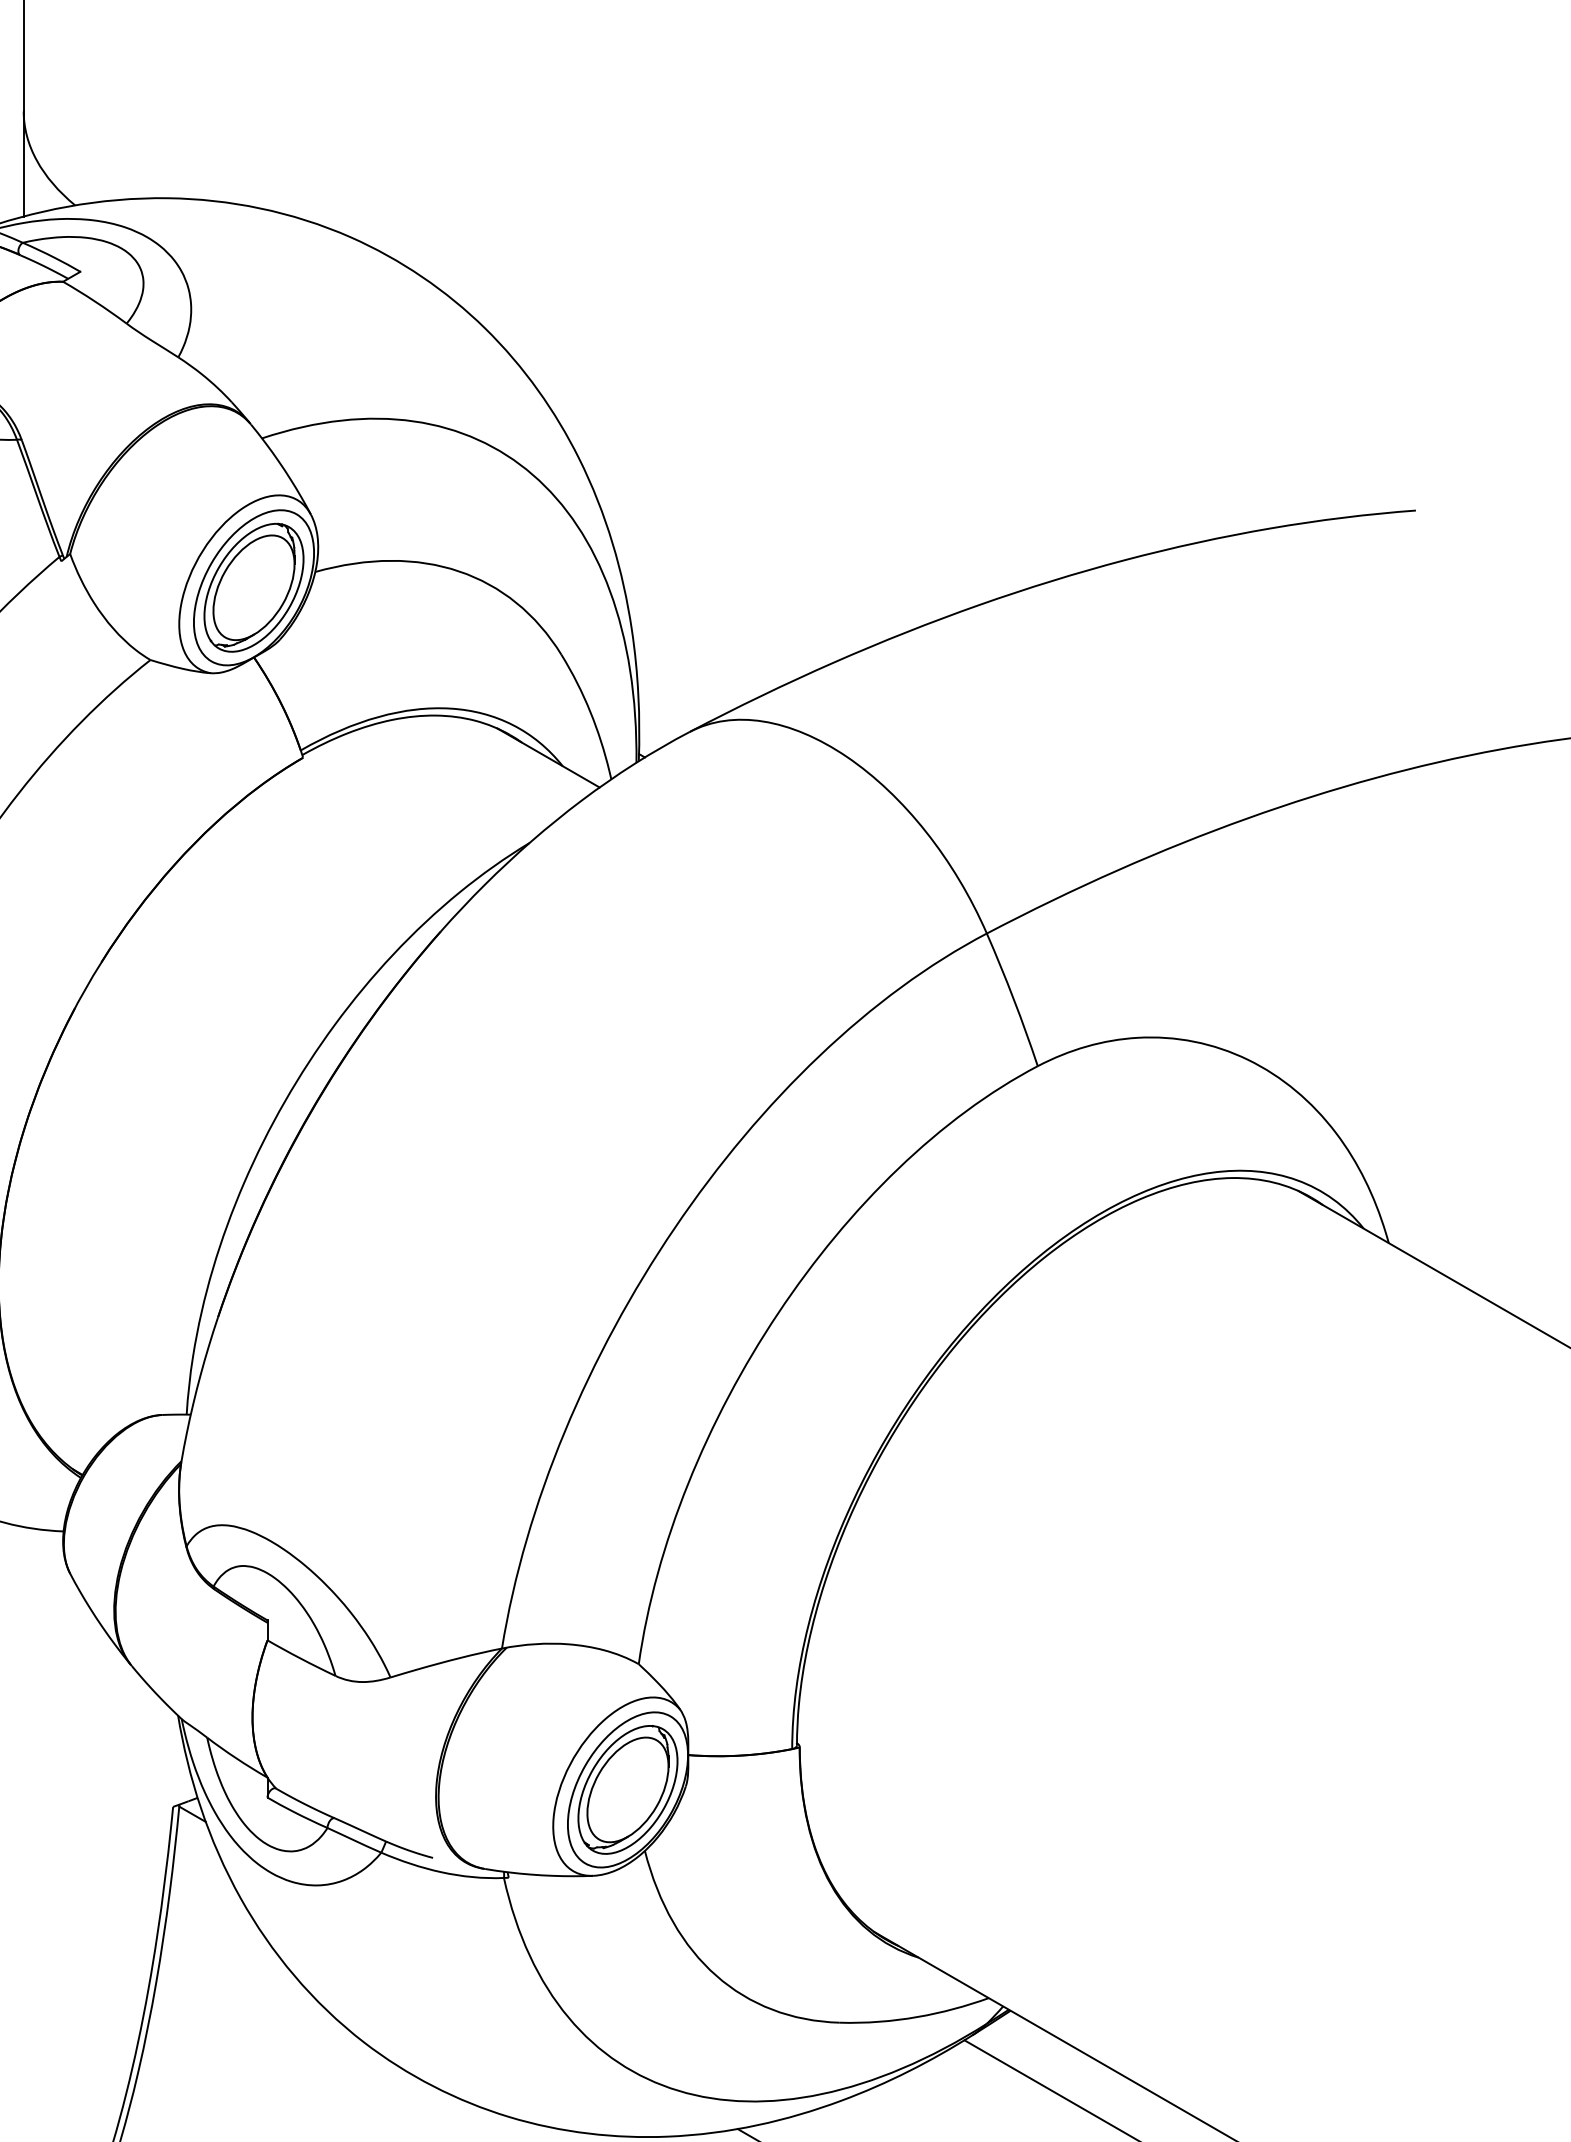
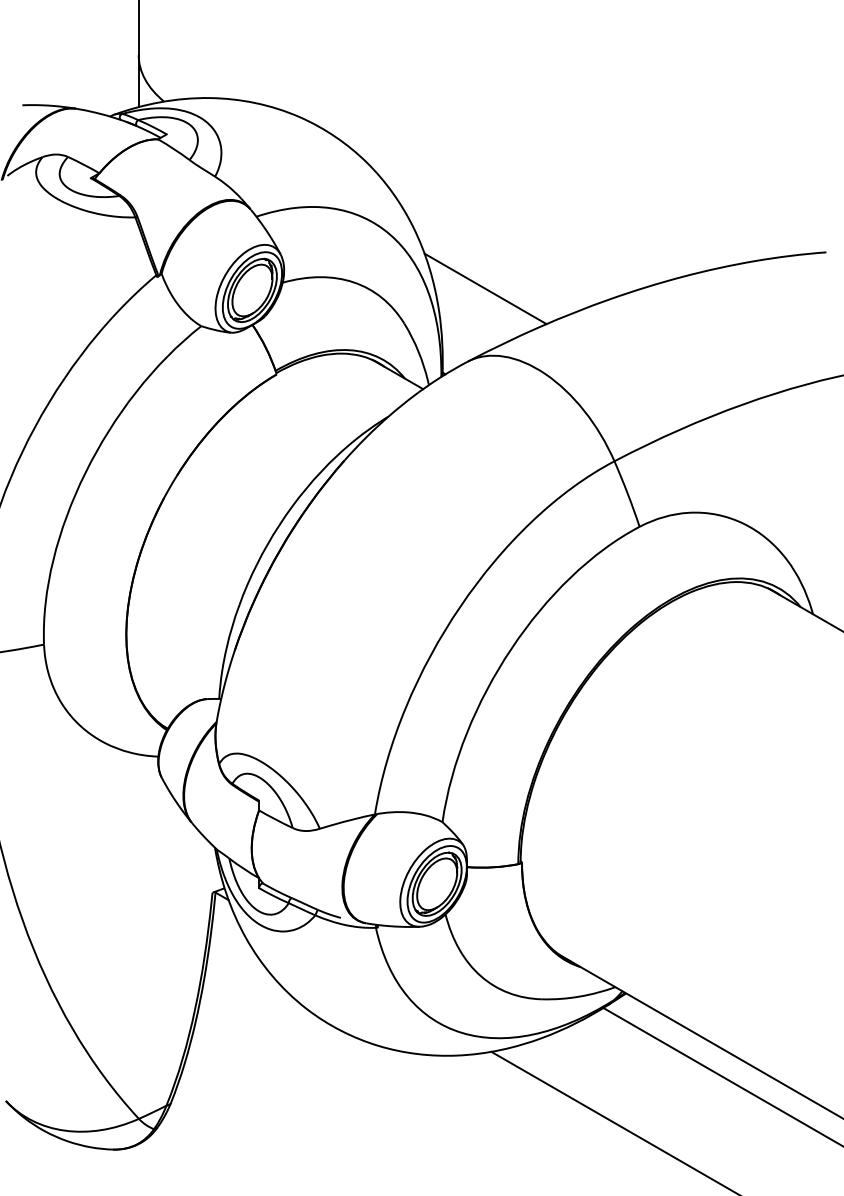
line: (725, 583) -> (485, 288), added

